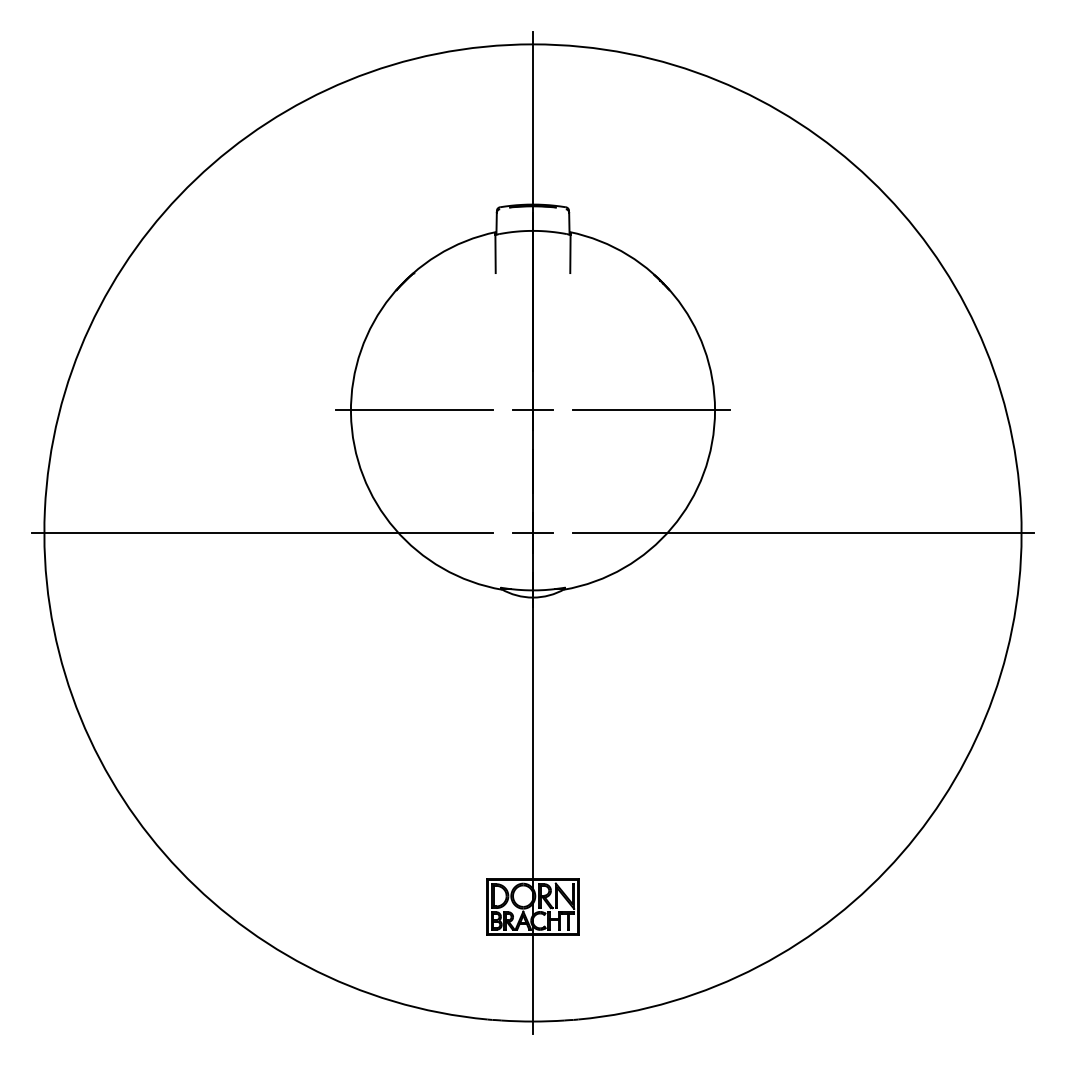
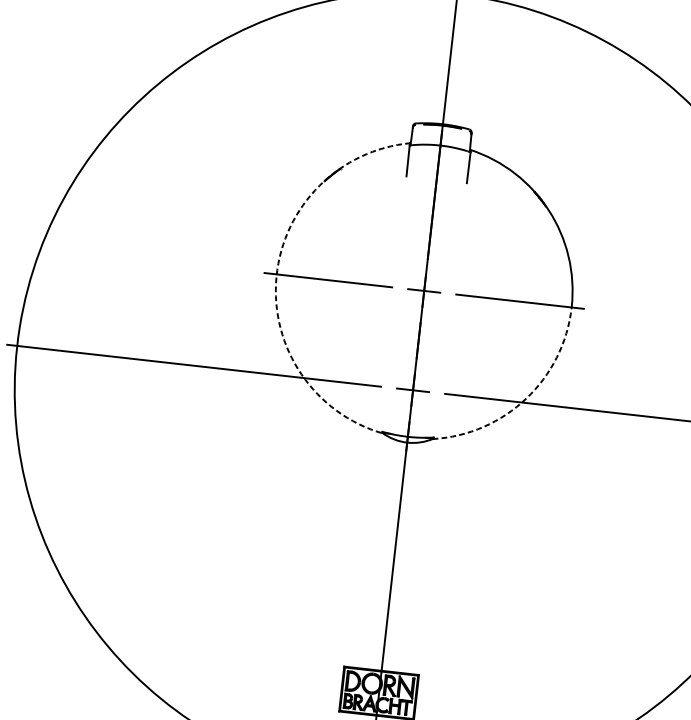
arc: (351, 413) -> (276, 277), solid -> dashed
arc: (672, 527) -> (526, 398), solid -> dashed

